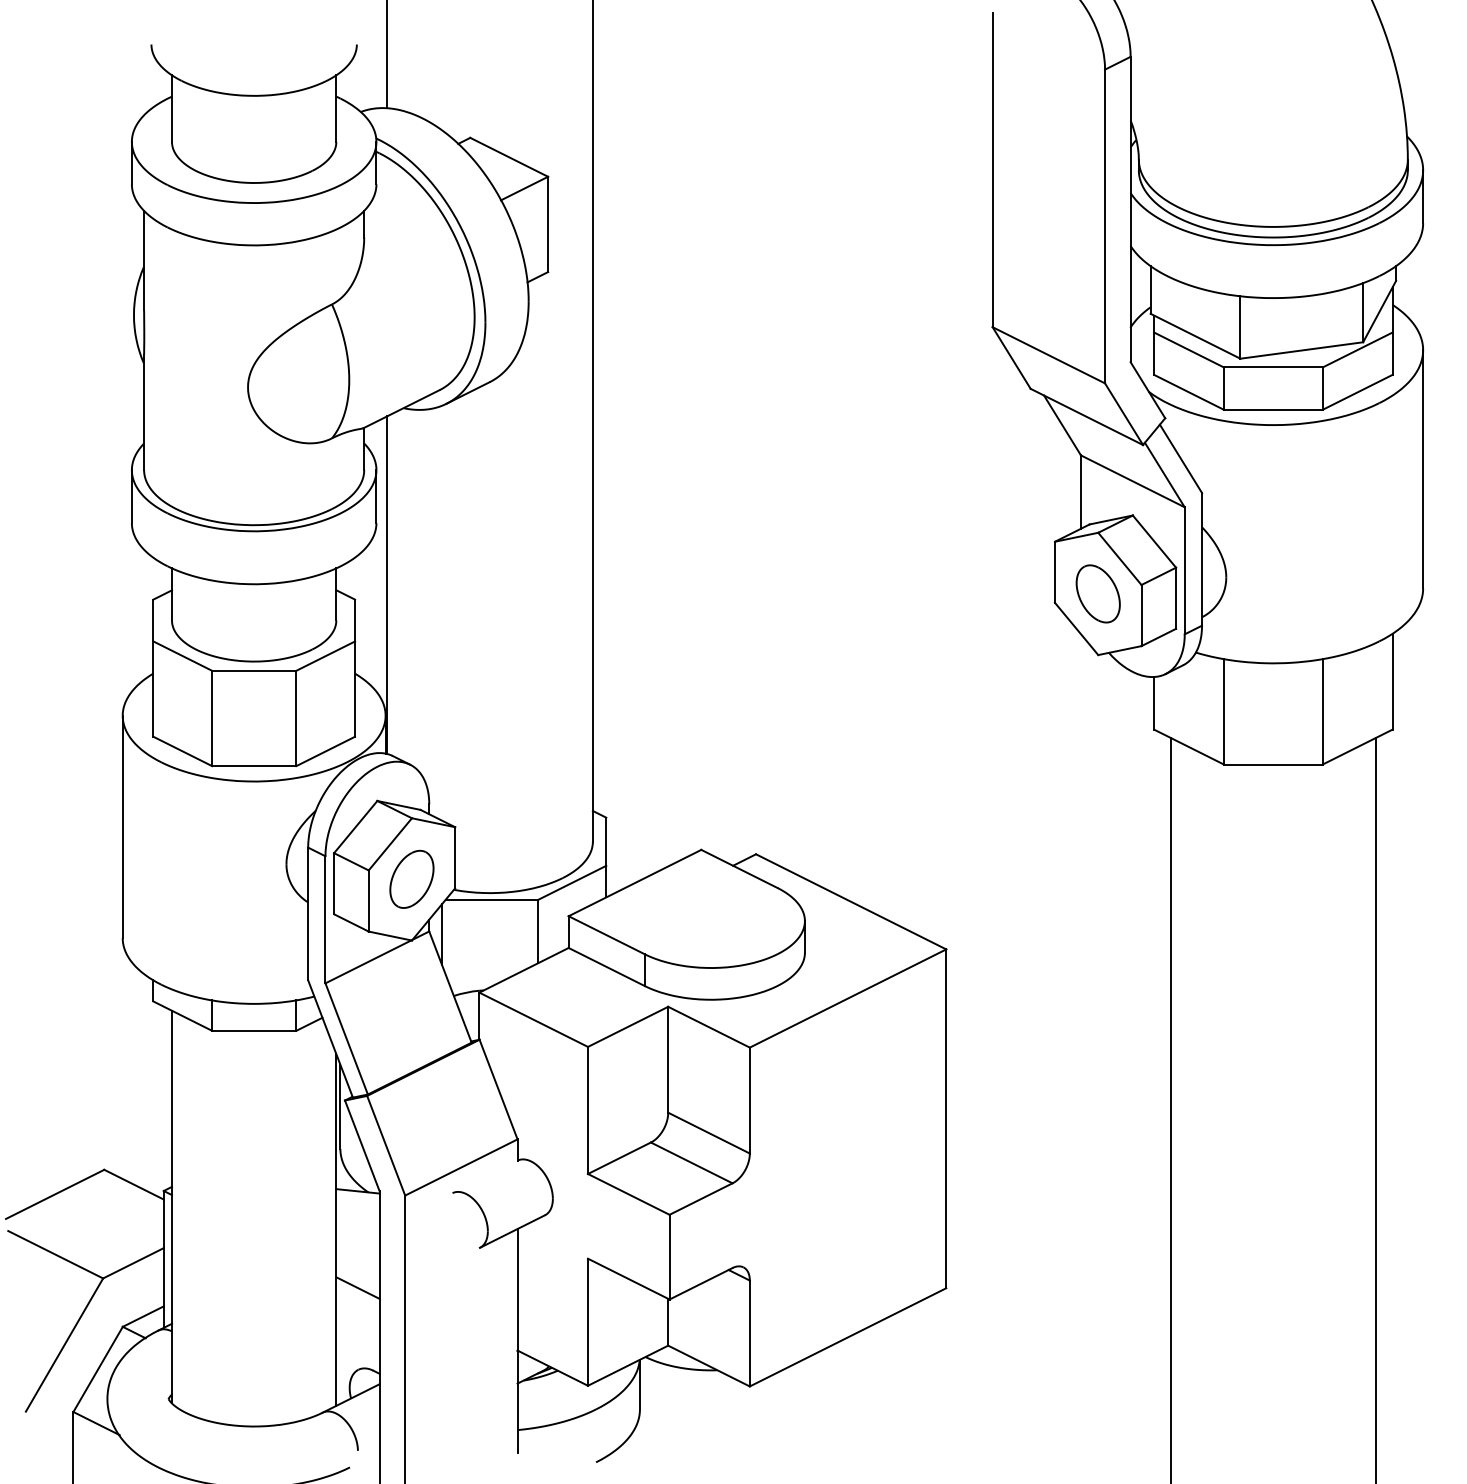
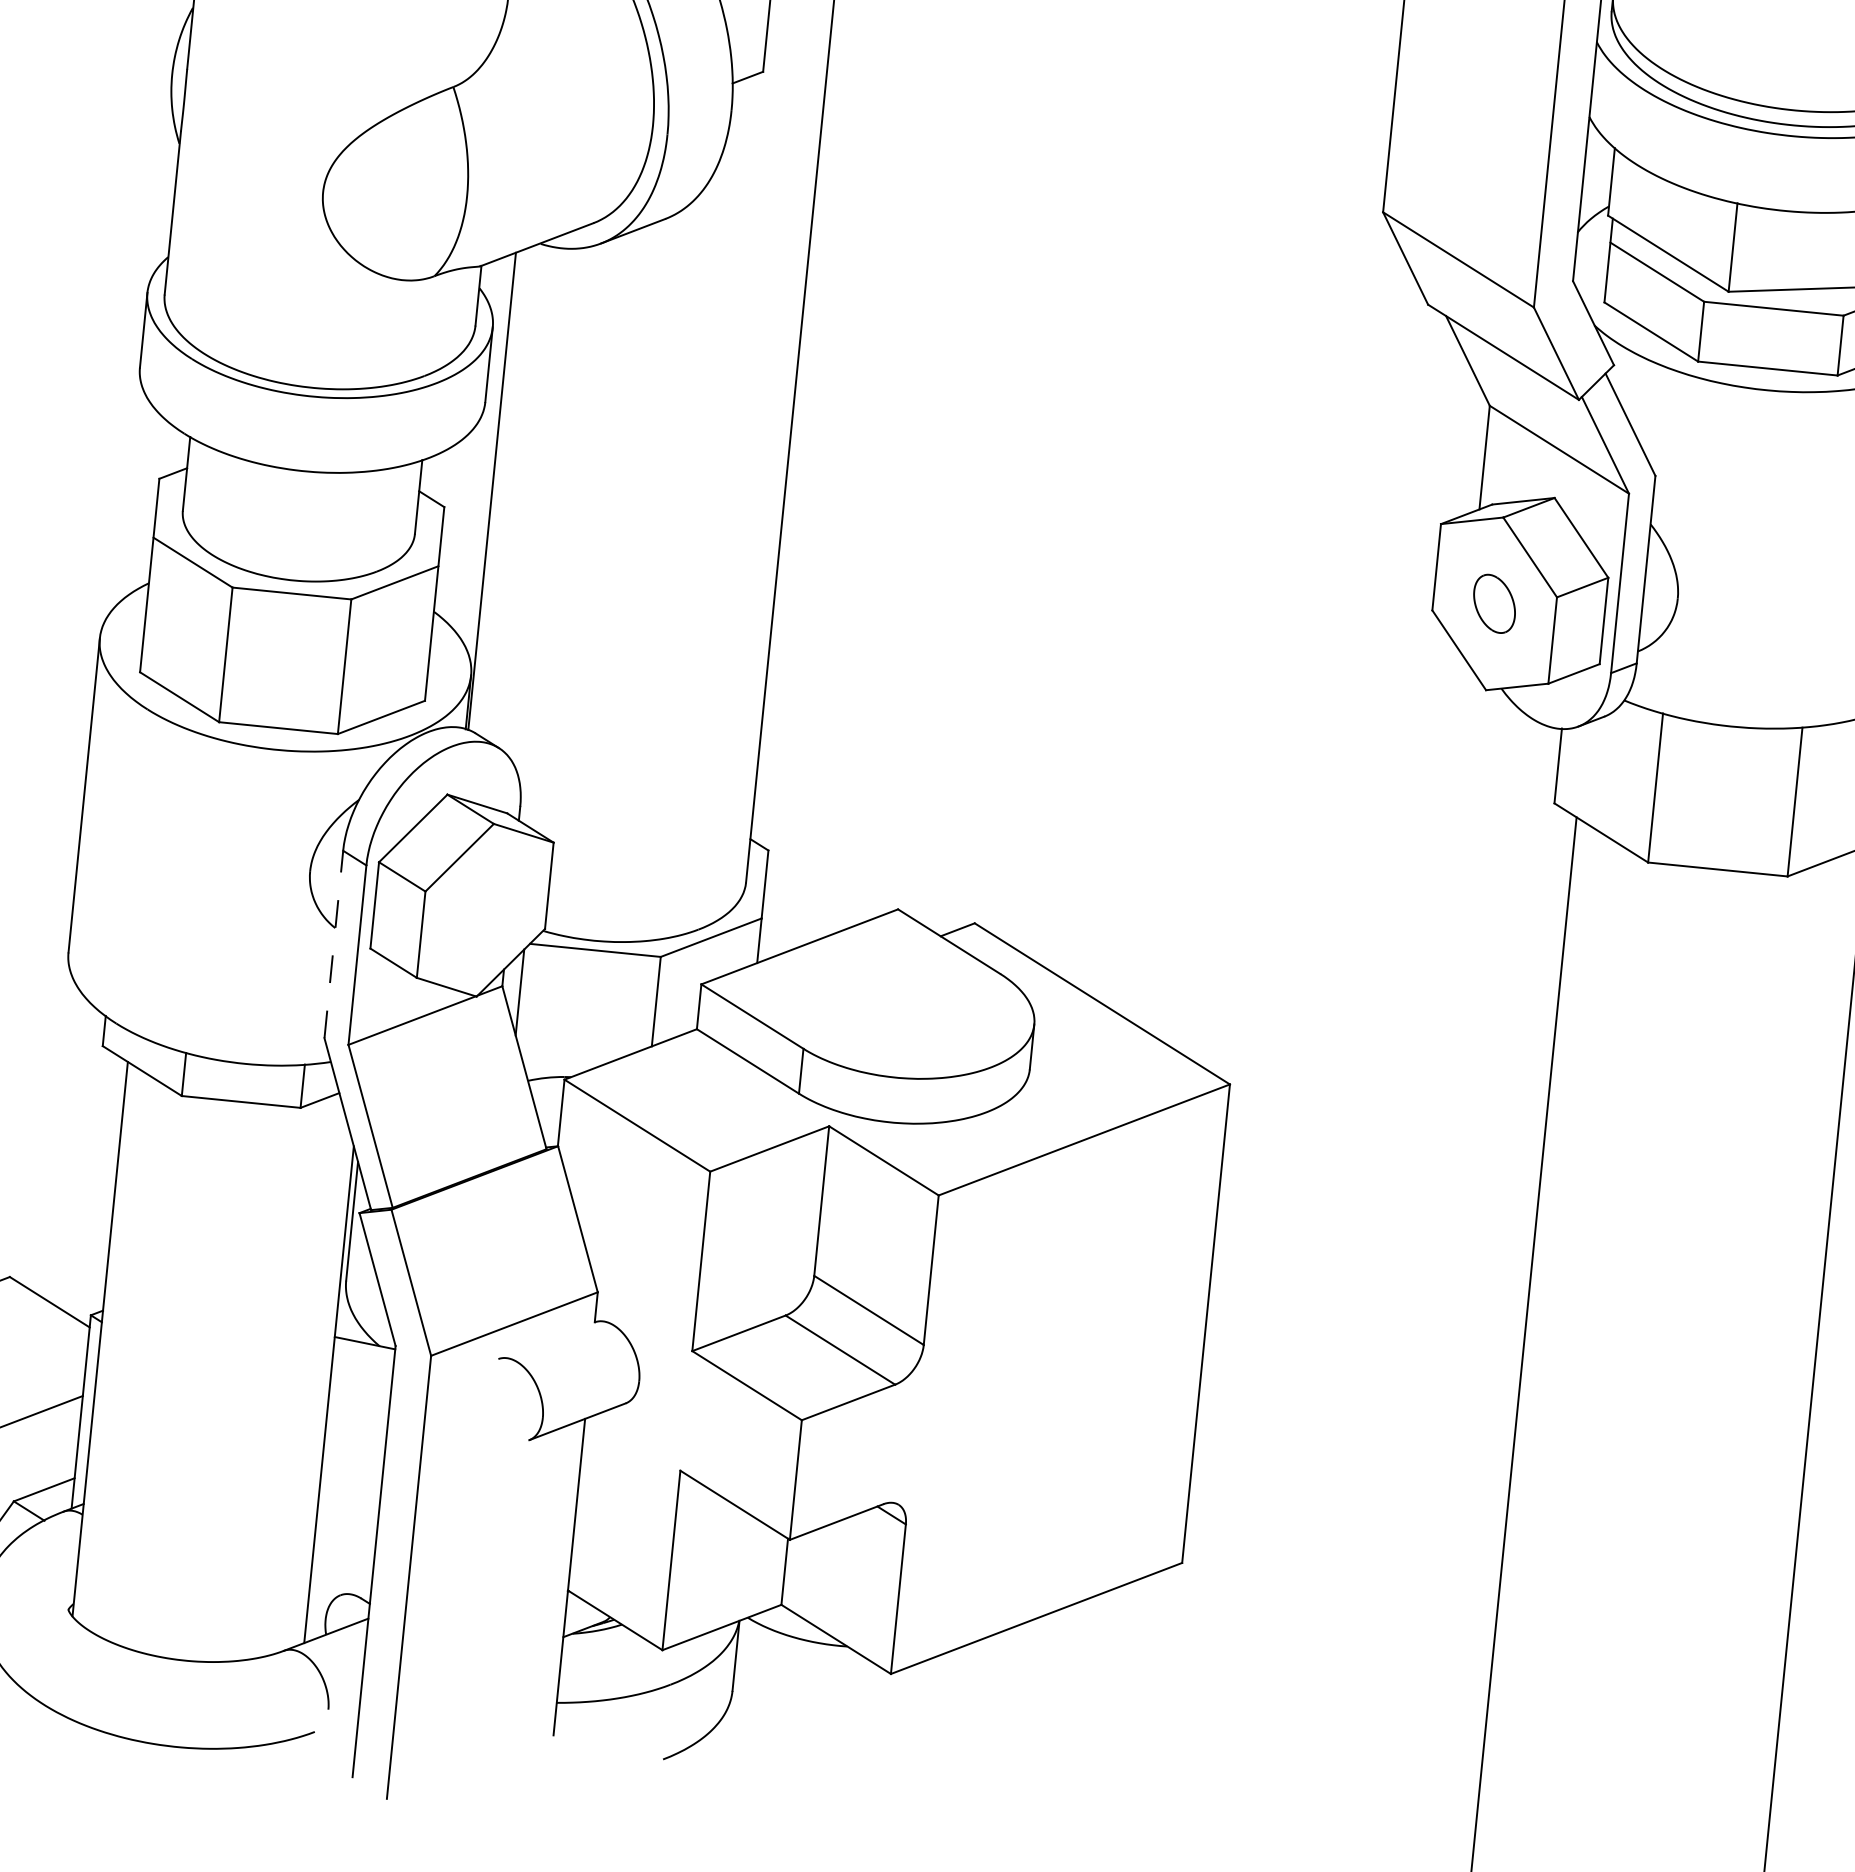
part: (1097, 593) -> (1493, 603), size x0.7
part: (411, 878) -> (484, 908), removed
line: (308, 913) -> (334, 943), solid -> dashed
line: (357, 1287) -> (350, 1478), removed

